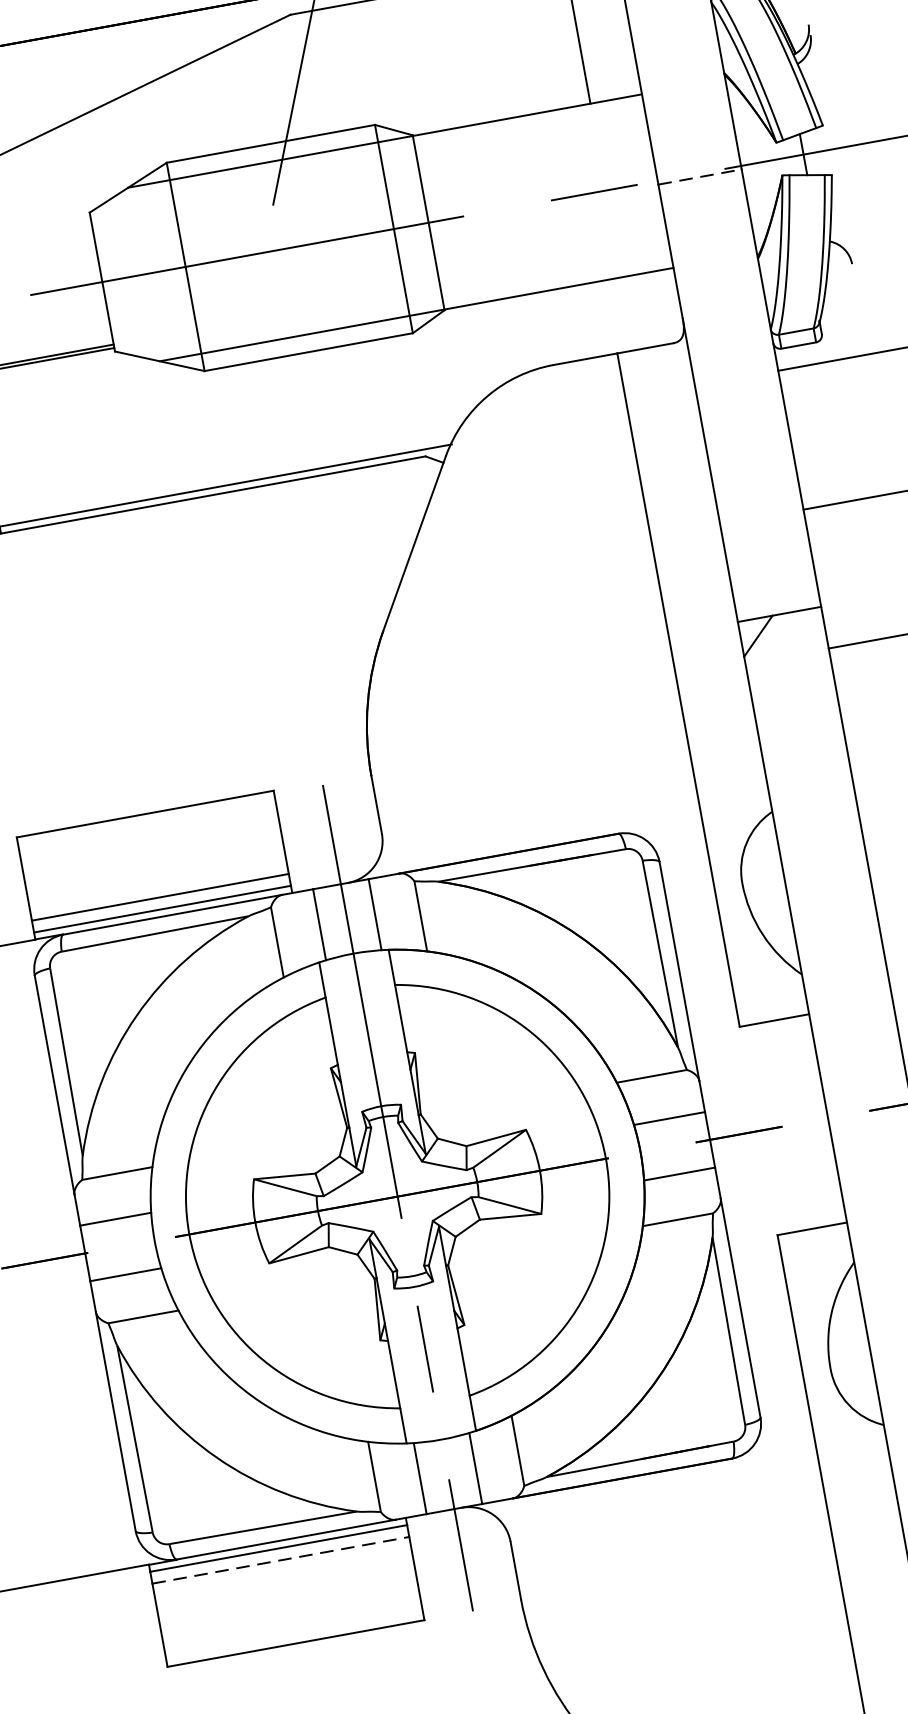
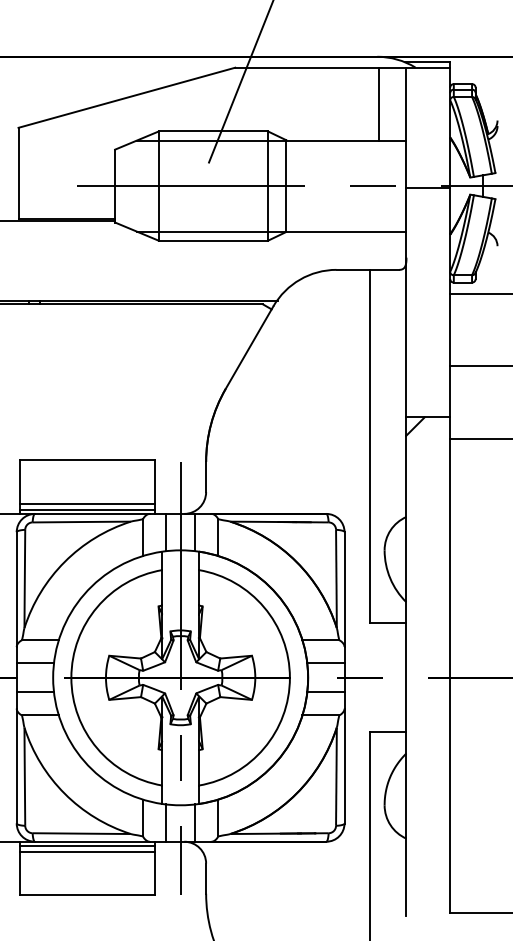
line: (700, 176) -> (428, 187), dashed -> solid
line: (282, 1559) -> (88, 851), dashed -> solid

